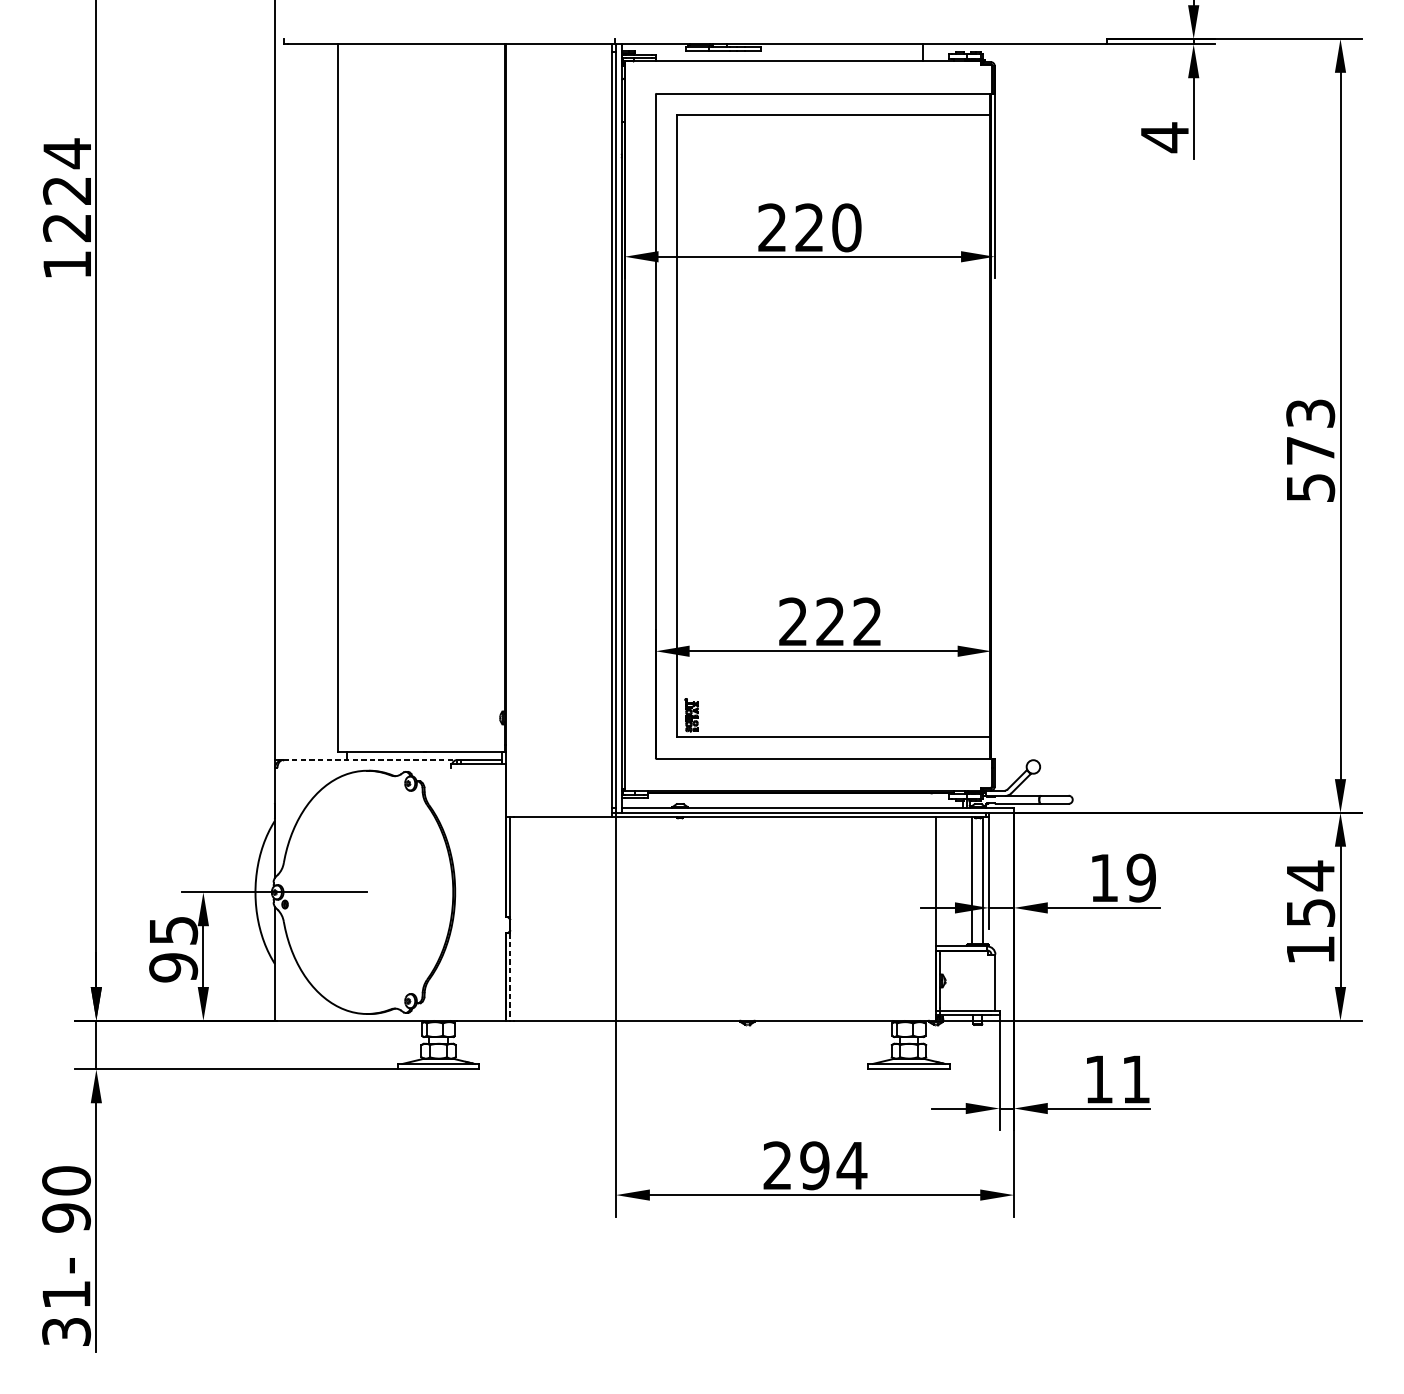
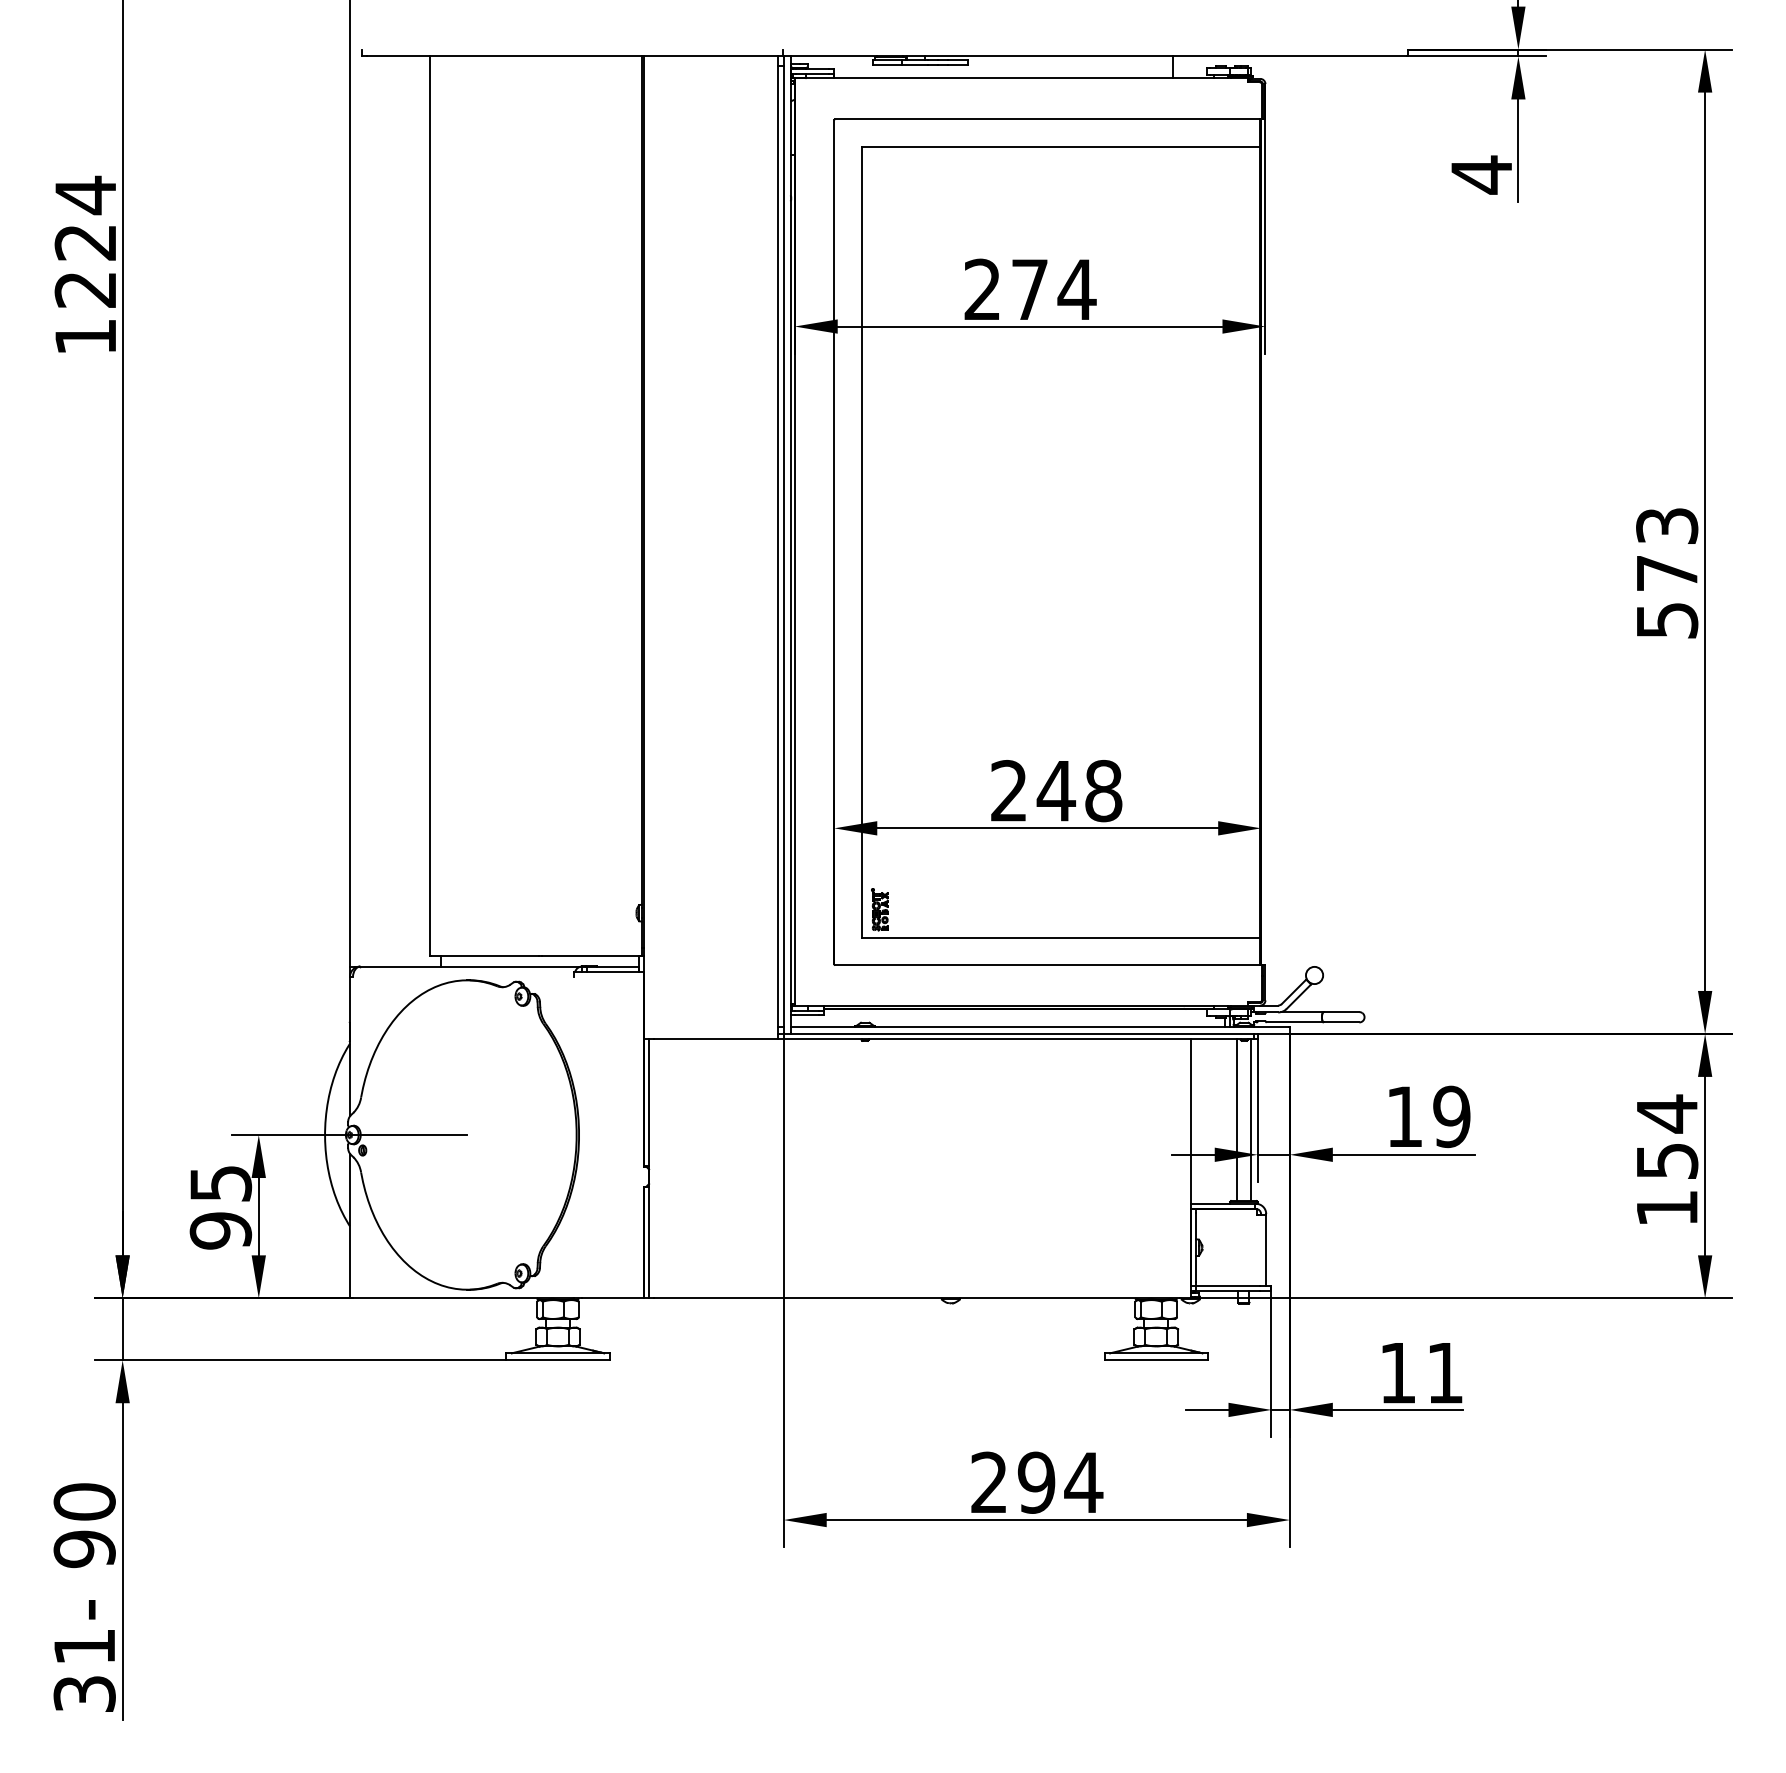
text: (828, 227) -> (1054, 289), 220 -> 274
text: (848, 622) -> (1079, 791), 222 -> 248
line: (370, 759) -> (471, 966), dashed -> solid
line: (510, 976) -> (649, 1242), dashed -> solid

